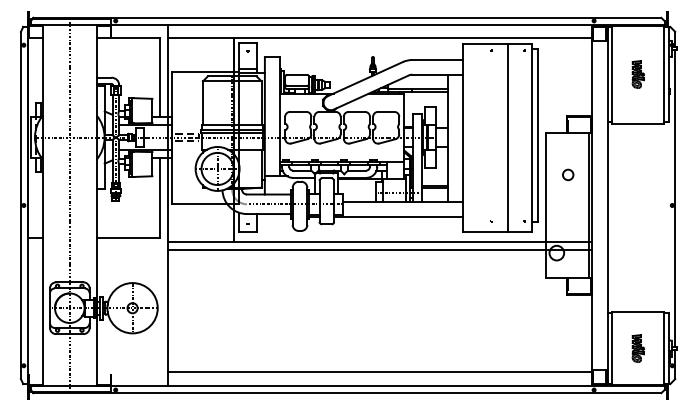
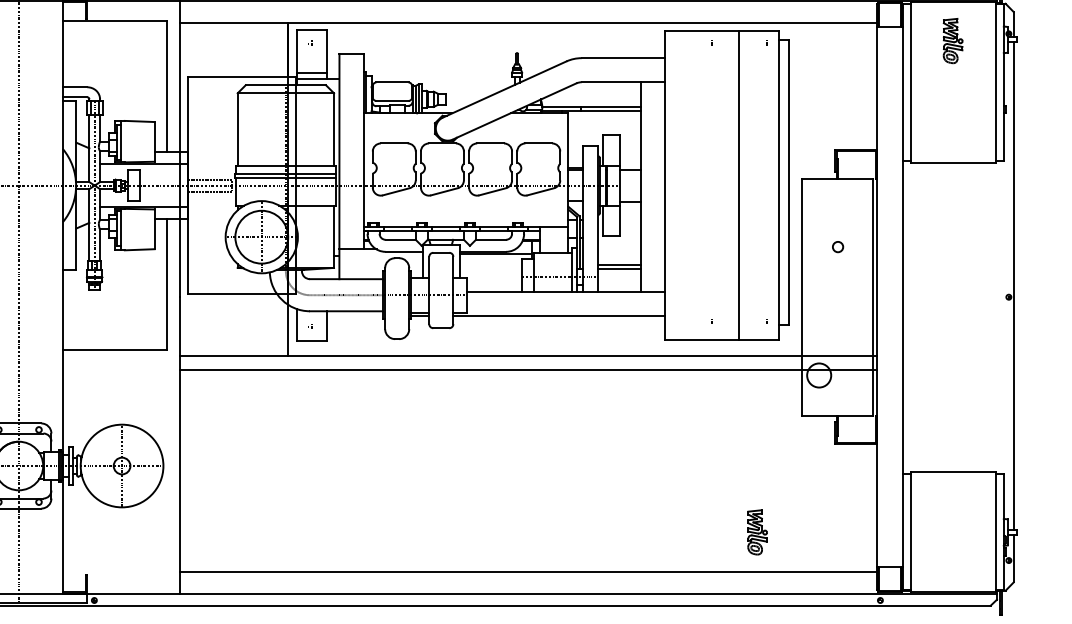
part: (637, 74) -> (951, 40), moved
circle: (568, 174) -> (838, 246), size x0.6
part: (637, 348) -> (756, 532), moved

